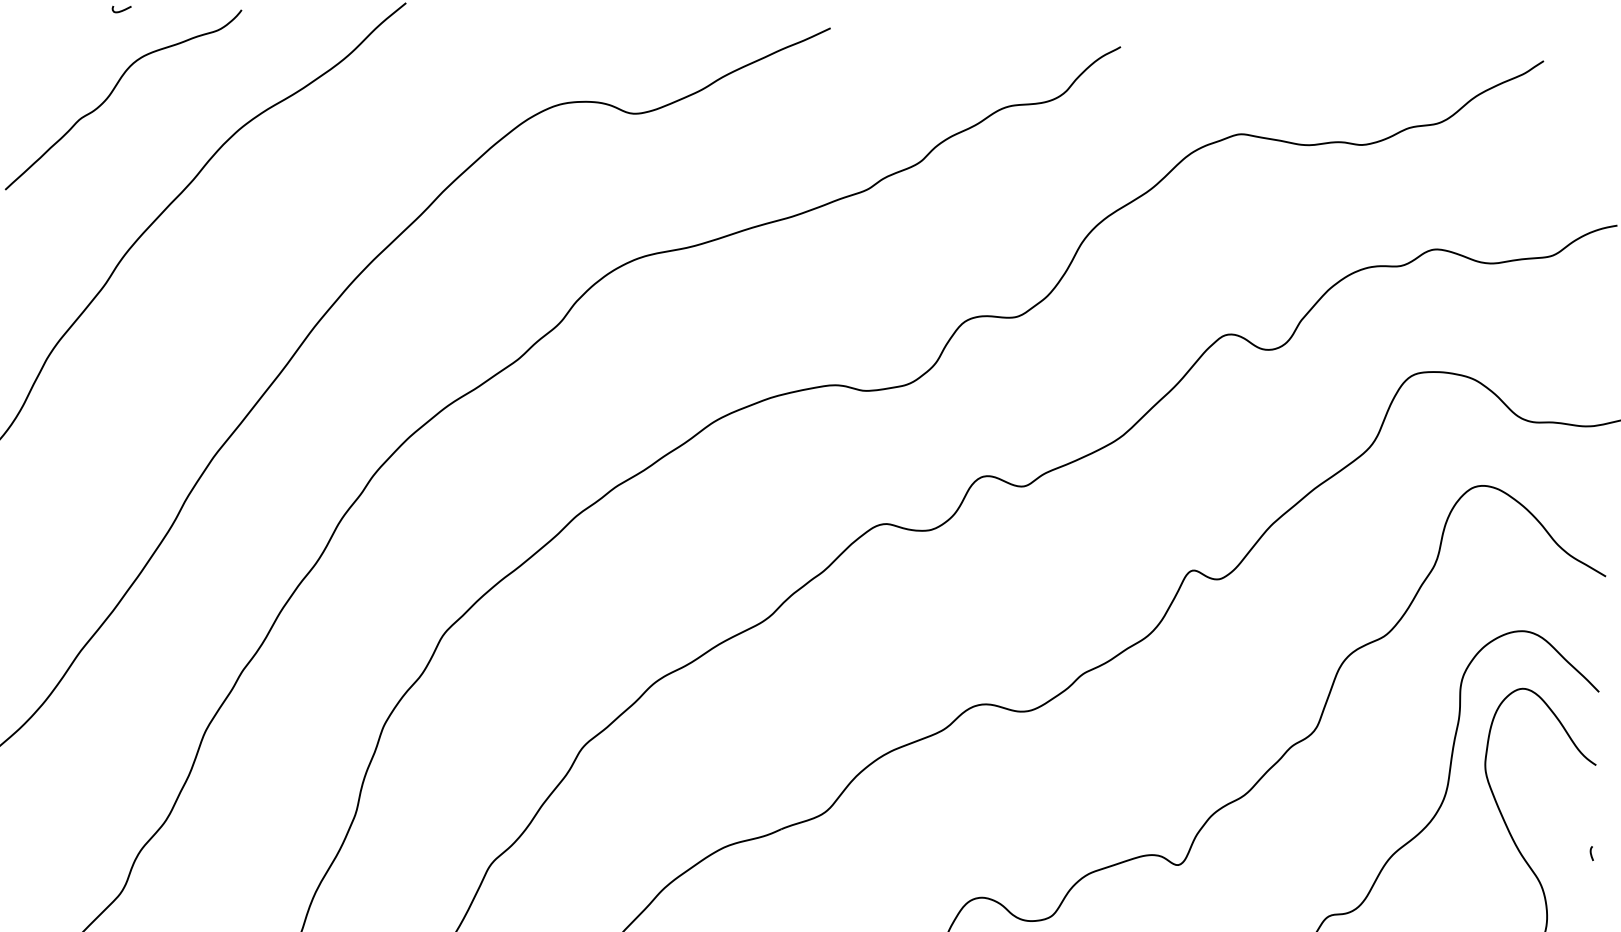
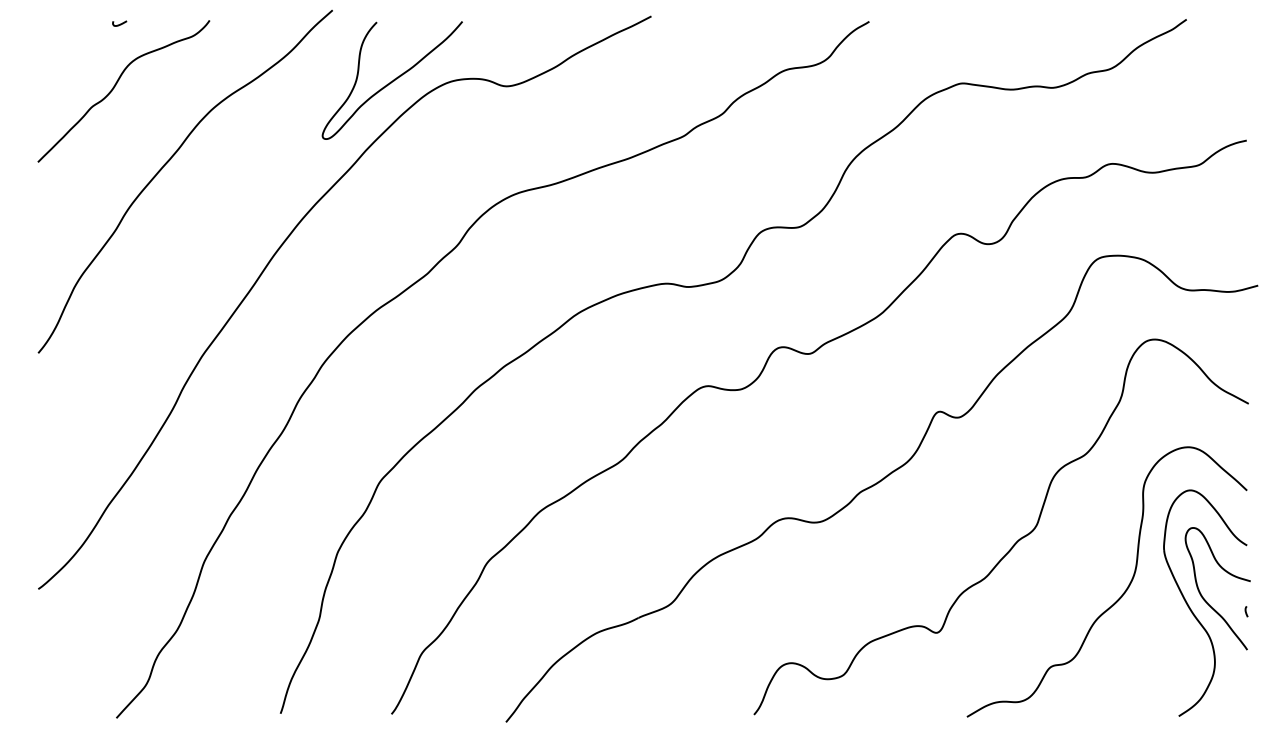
curve: (482, 99) -> (392, 80), added
curve: (1537, 835) -> (1205, 599), added

